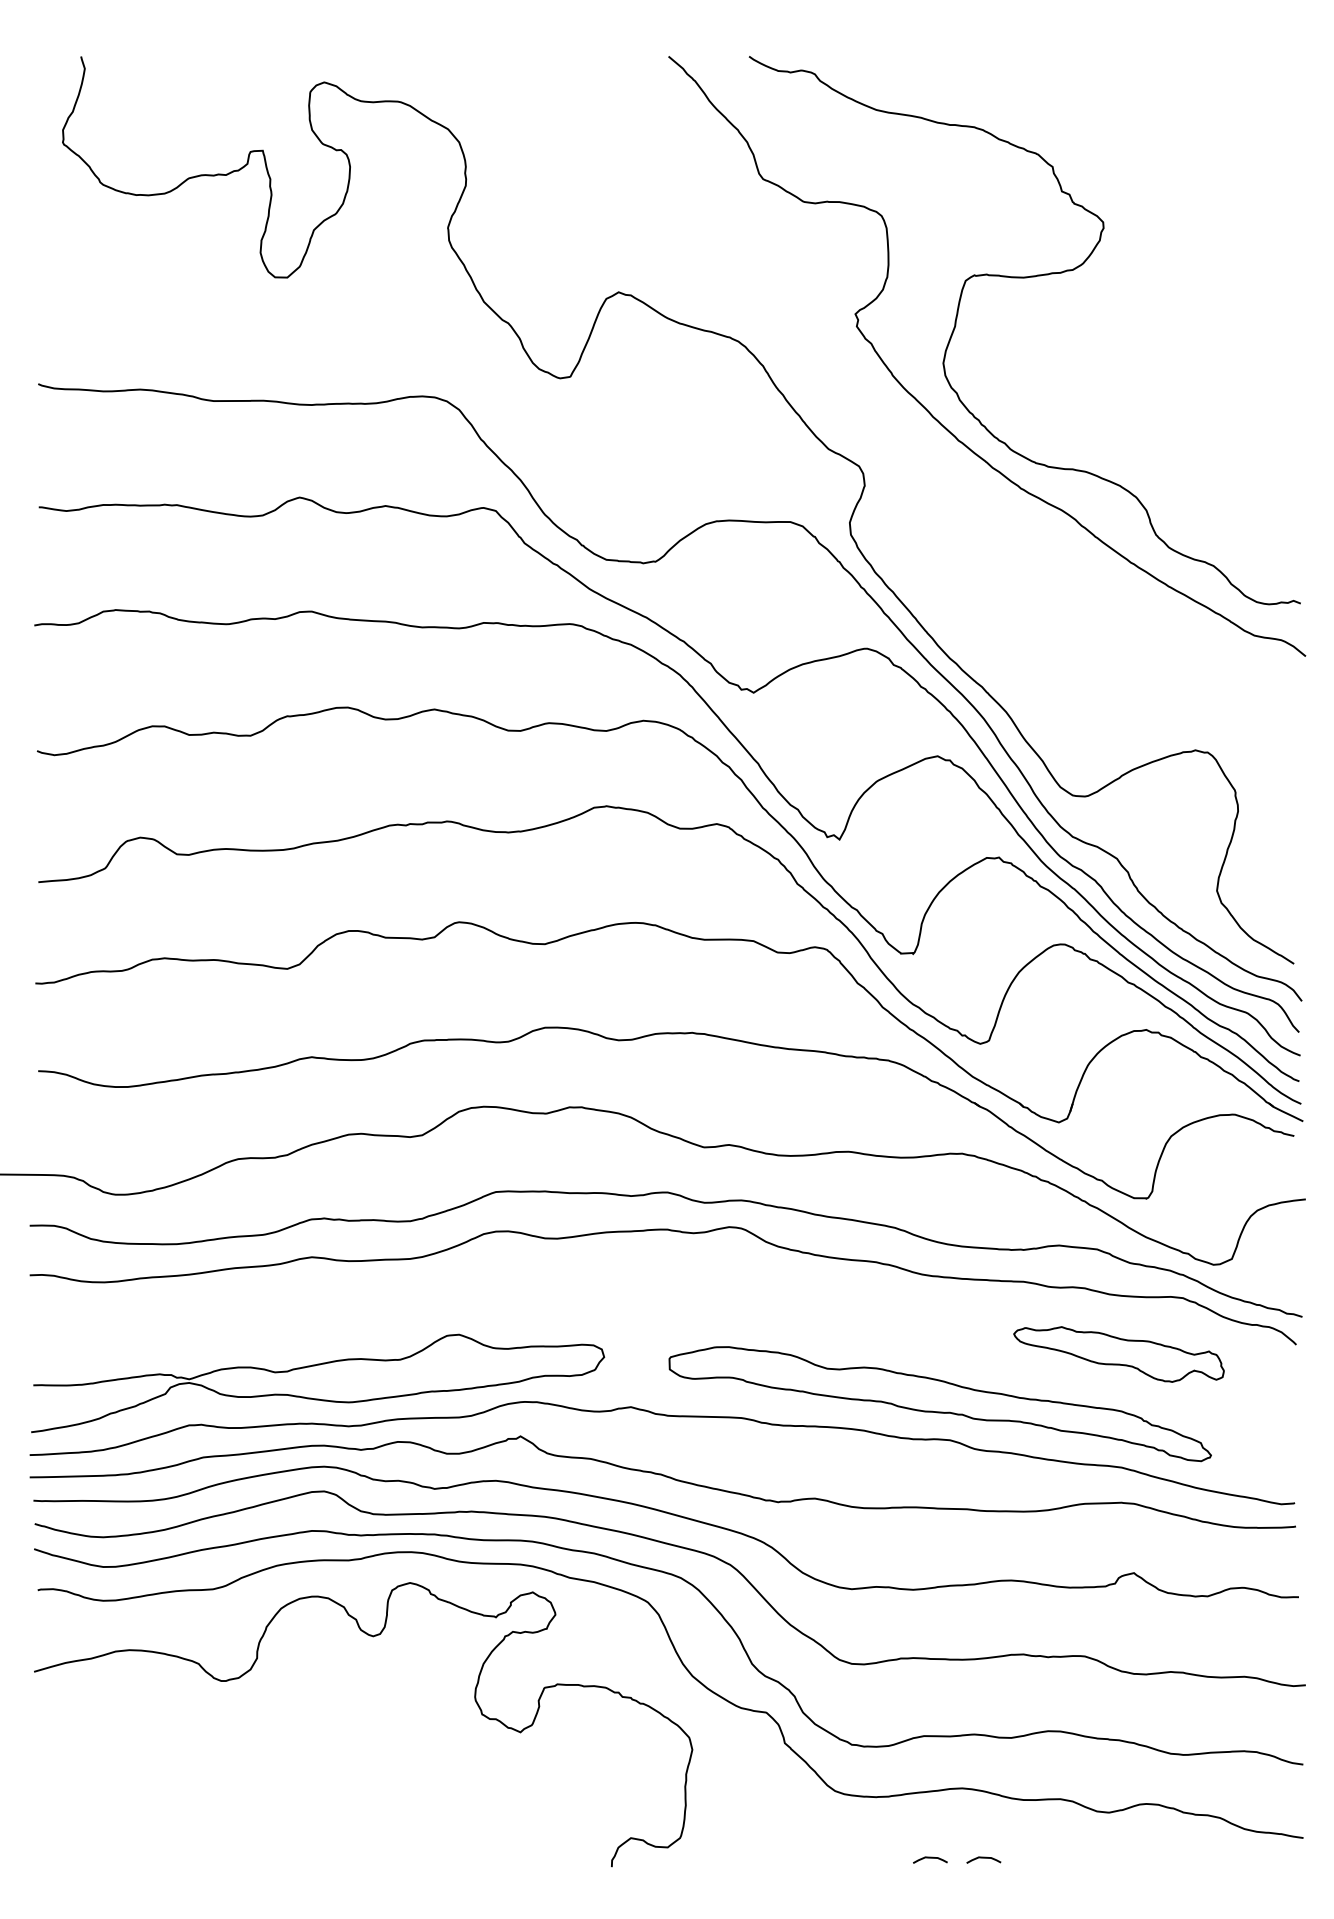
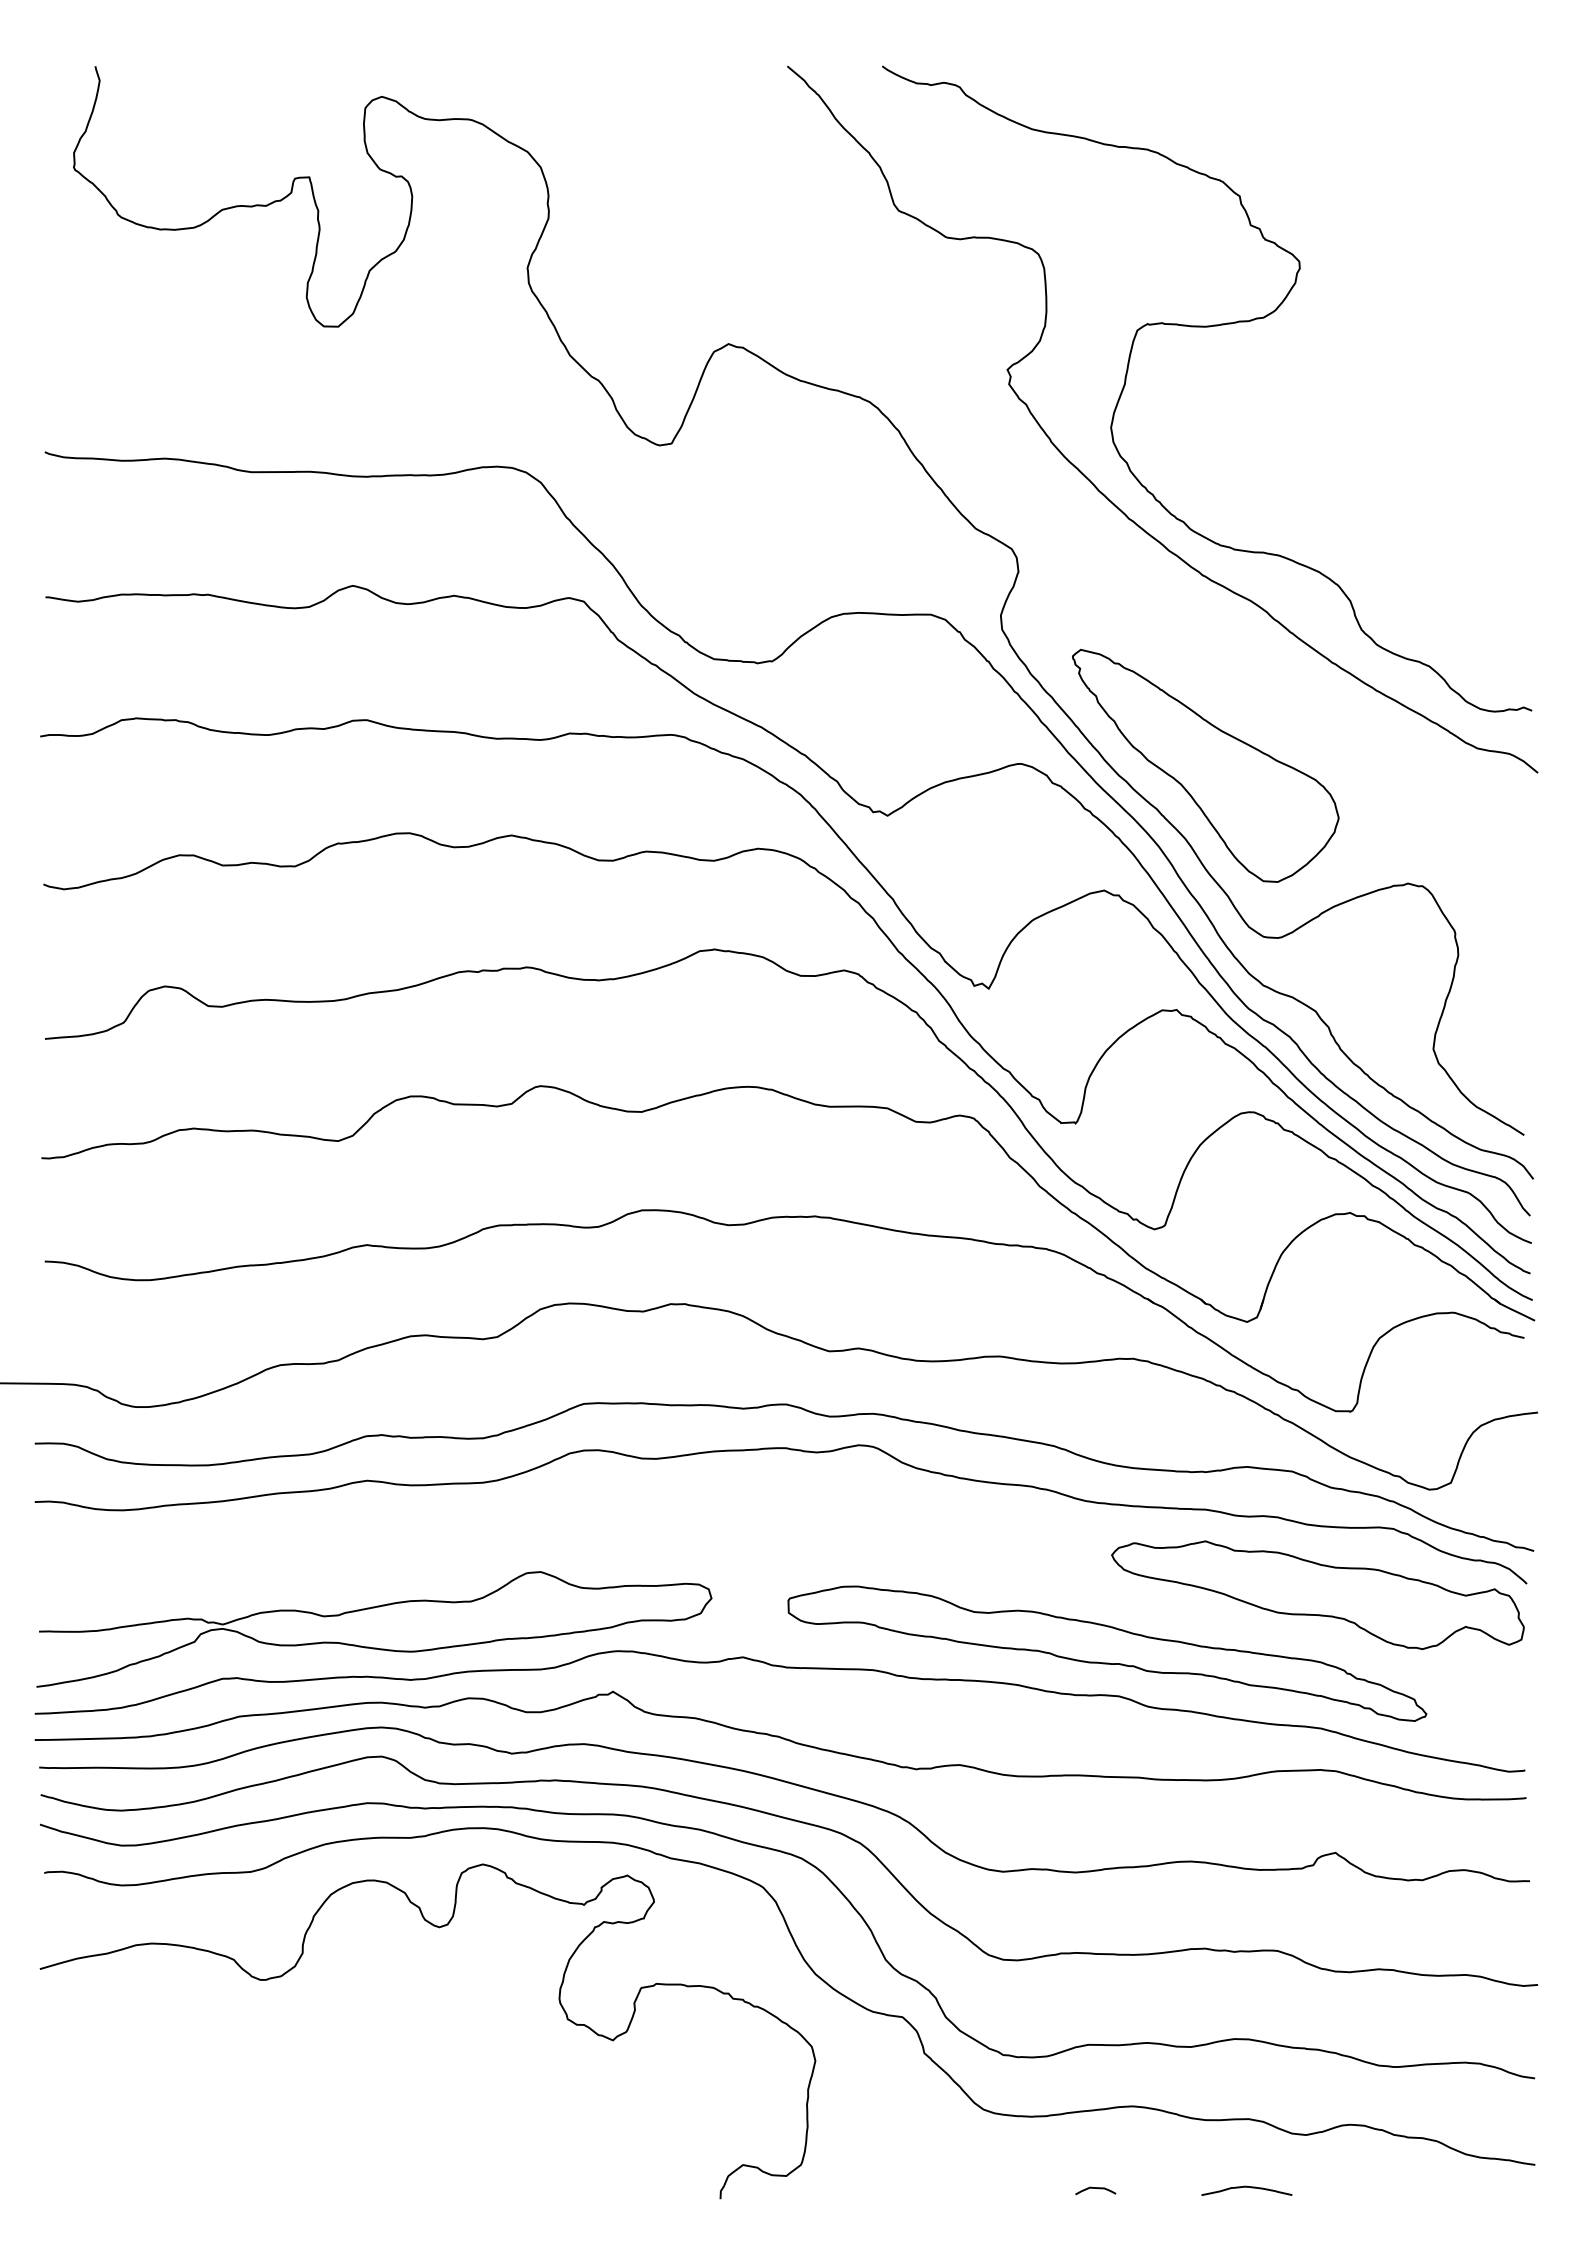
part: (1023, 650) -> (1205, 765), added
part: (1118, 1354) -> (1317, 1595), size x1.67
curve: (1058, 1857) -> (1246, 2187), added
curve: (983, 1858) -> (1158, 2188), removed

